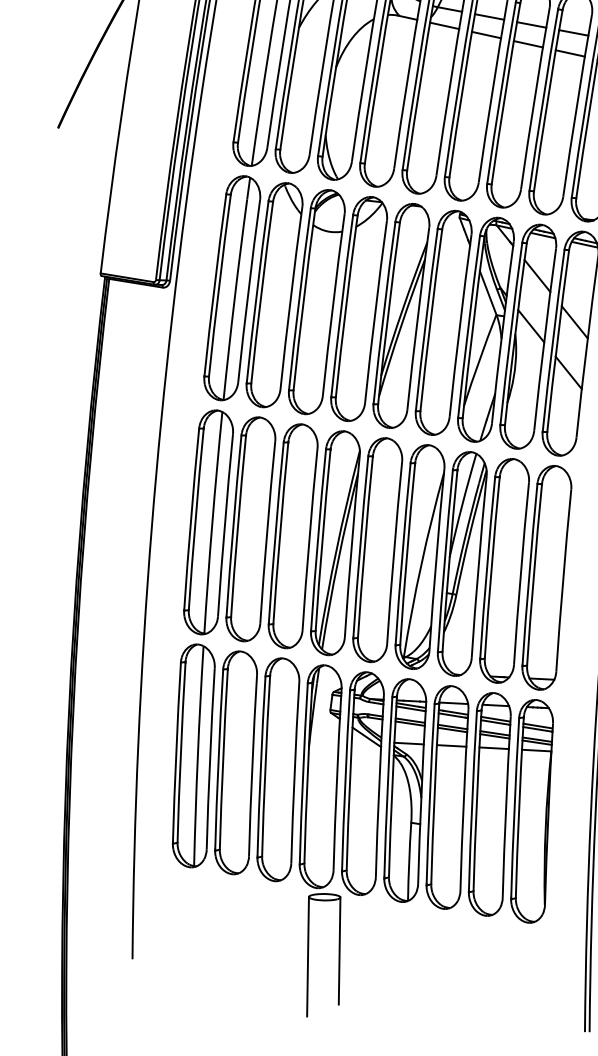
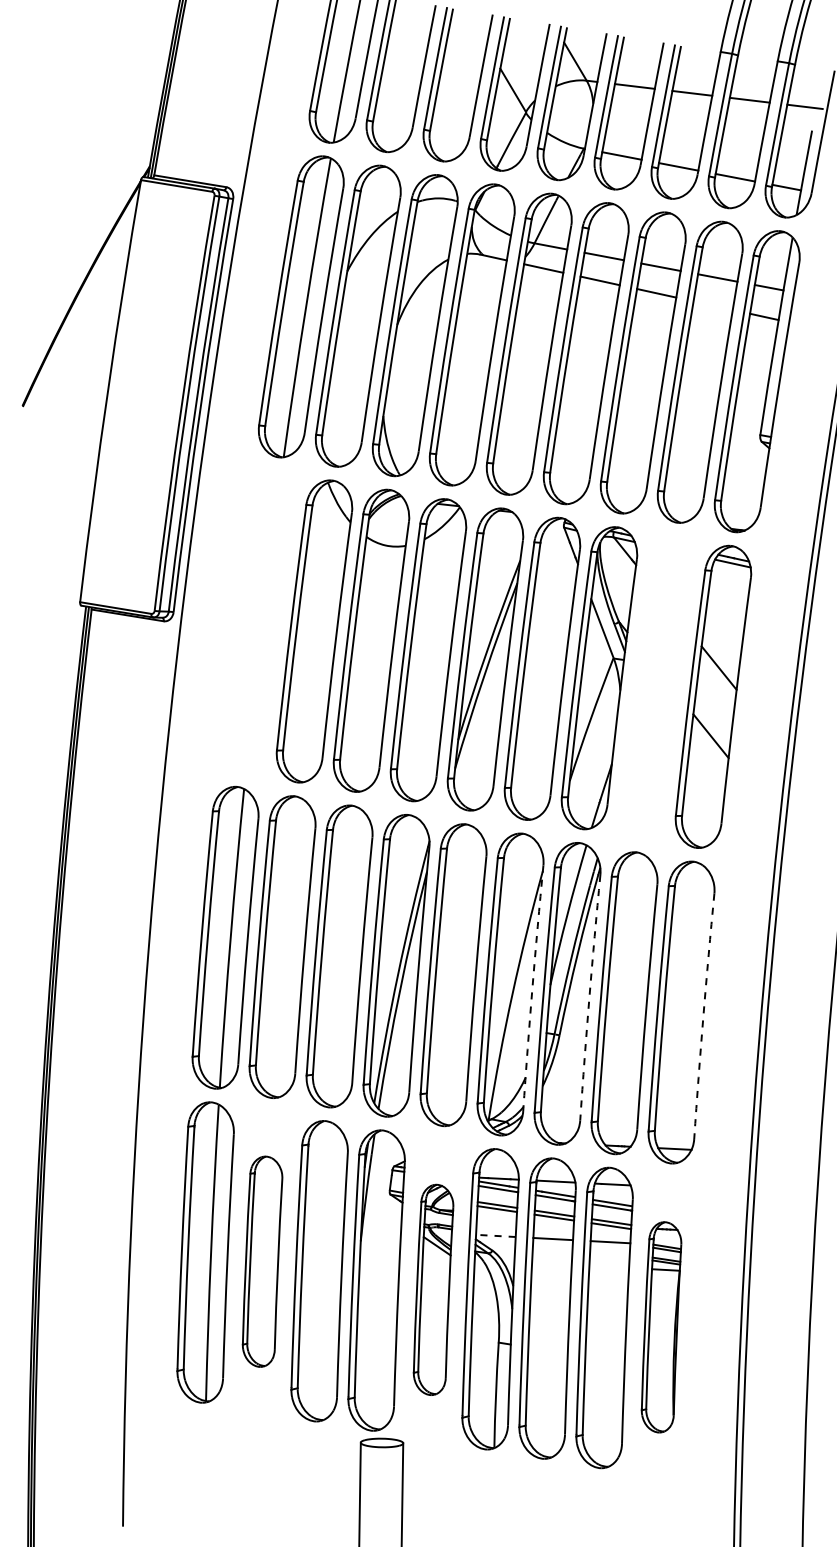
line: (569, 53) -> (712, 305), removed
part: (232, 288) -> (257, 622), removed
part: (528, 336) -> (656, 687), removed
arc: (436, 560) -> (532, 988), solid -> dashed
arc: (478, 566) -> (589, 997), solid -> dashed
arc: (563, 580) -> (703, 1016), solid -> dashed
line: (408, 743) -> (495, 1235), solid -> dashed
part: (236, 762) -> (262, 1261), size x0.7
part: (362, 783) -> (433, 1289), size x0.7
part: (532, 811) -> (661, 1327), size x0.7

